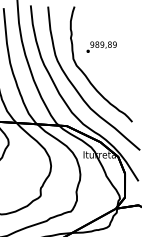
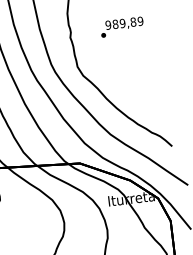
text: (101, 46) -> (121, 26), moved

